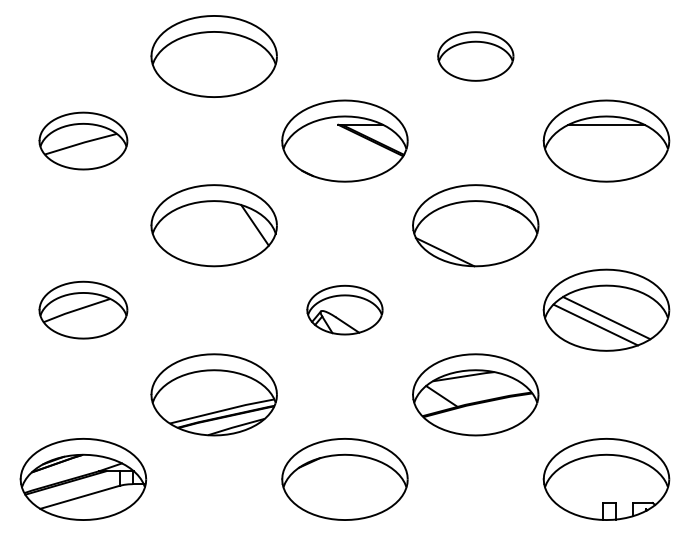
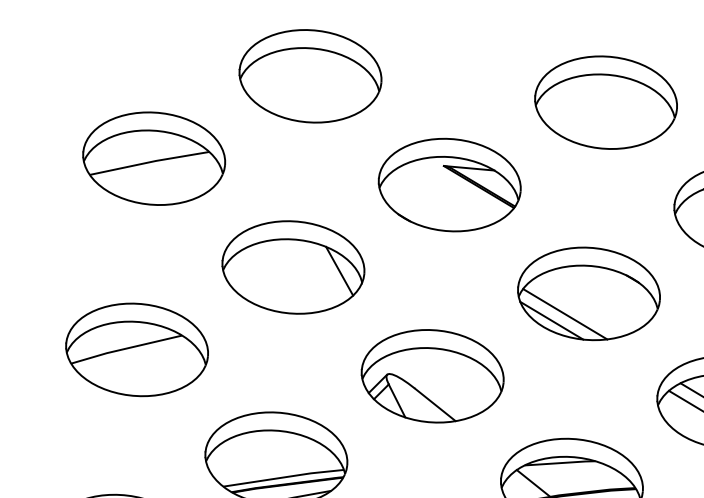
part: (475, 56) -> (605, 102), size x1.67
part: (83, 140) -> (154, 158), size x1.43
line: (456, 245) -> (565, 314), added
part: (83, 309) -> (137, 349), size x1.43
part: (344, 309) -> (432, 375), size x1.67

